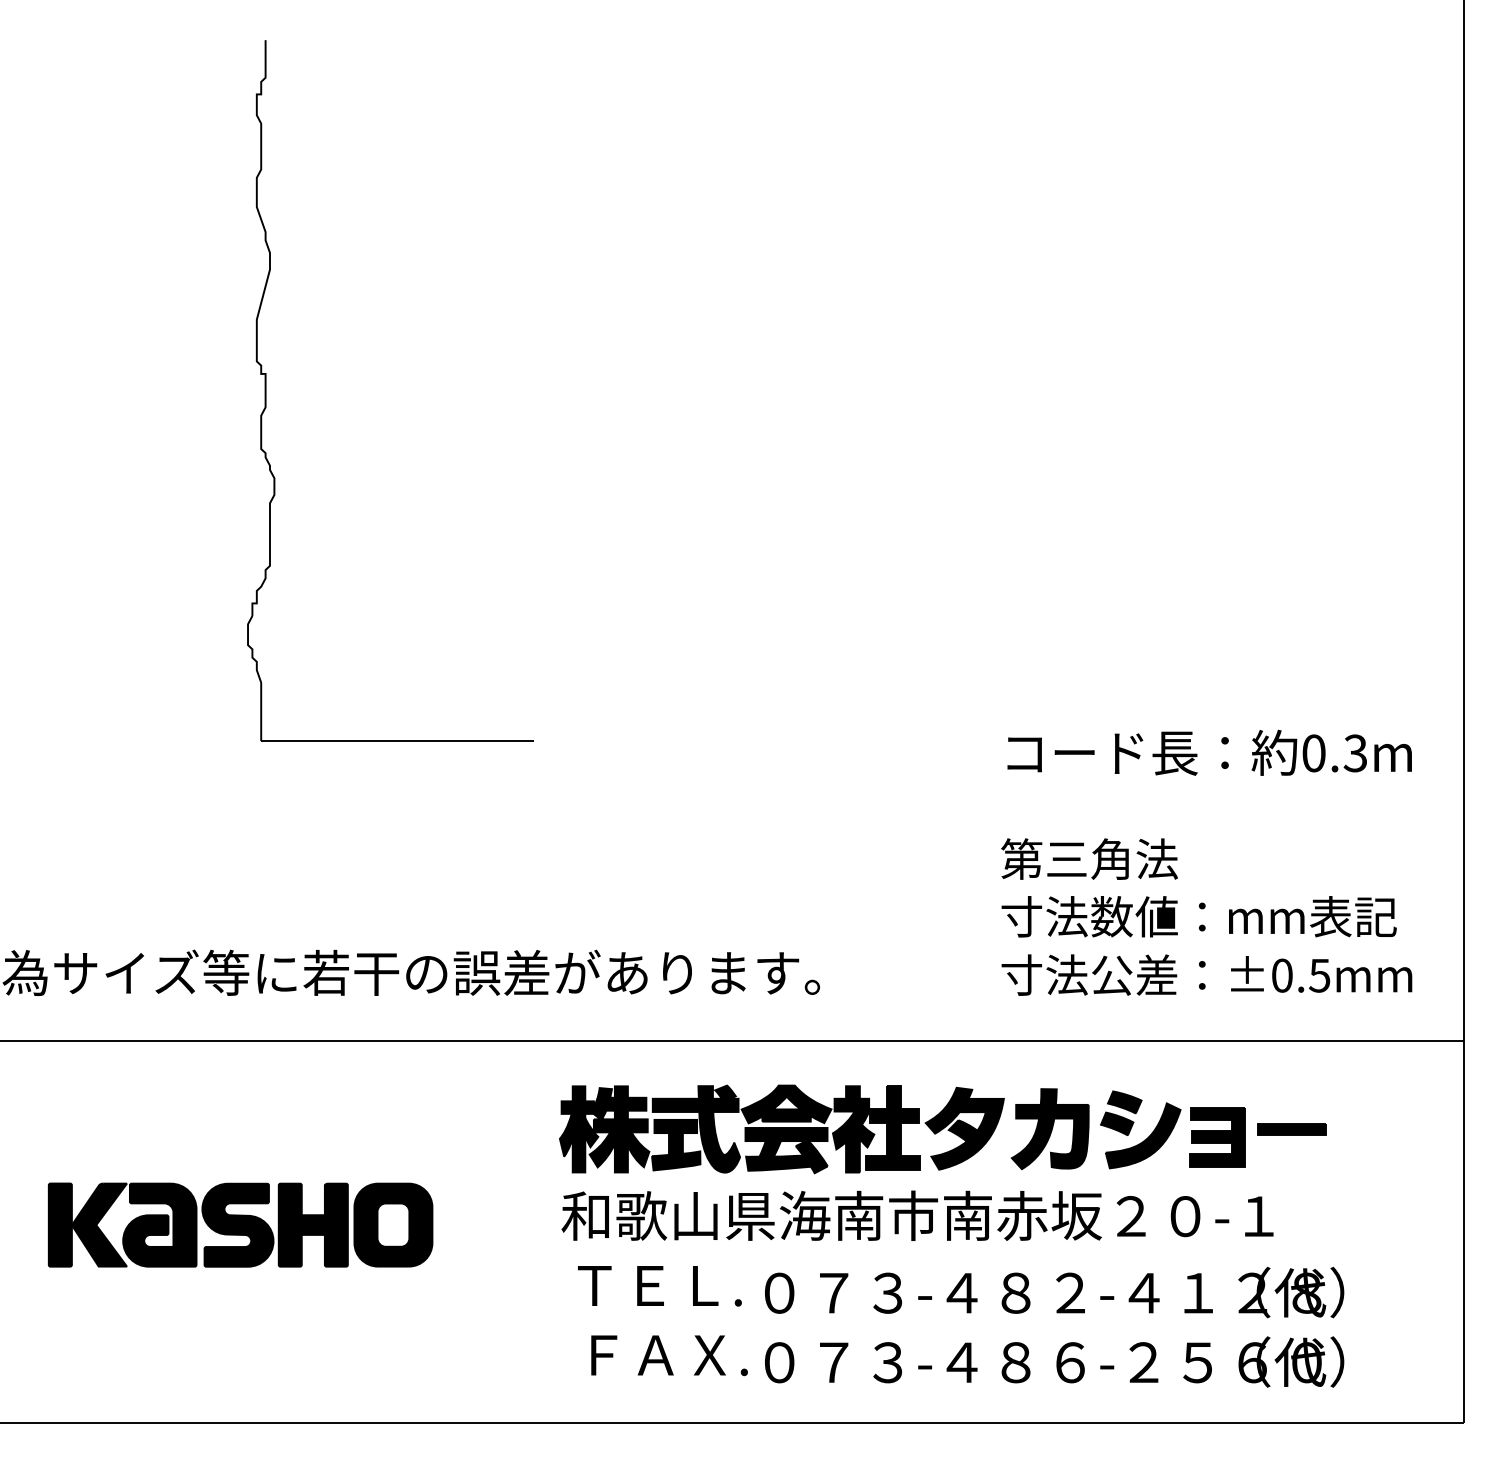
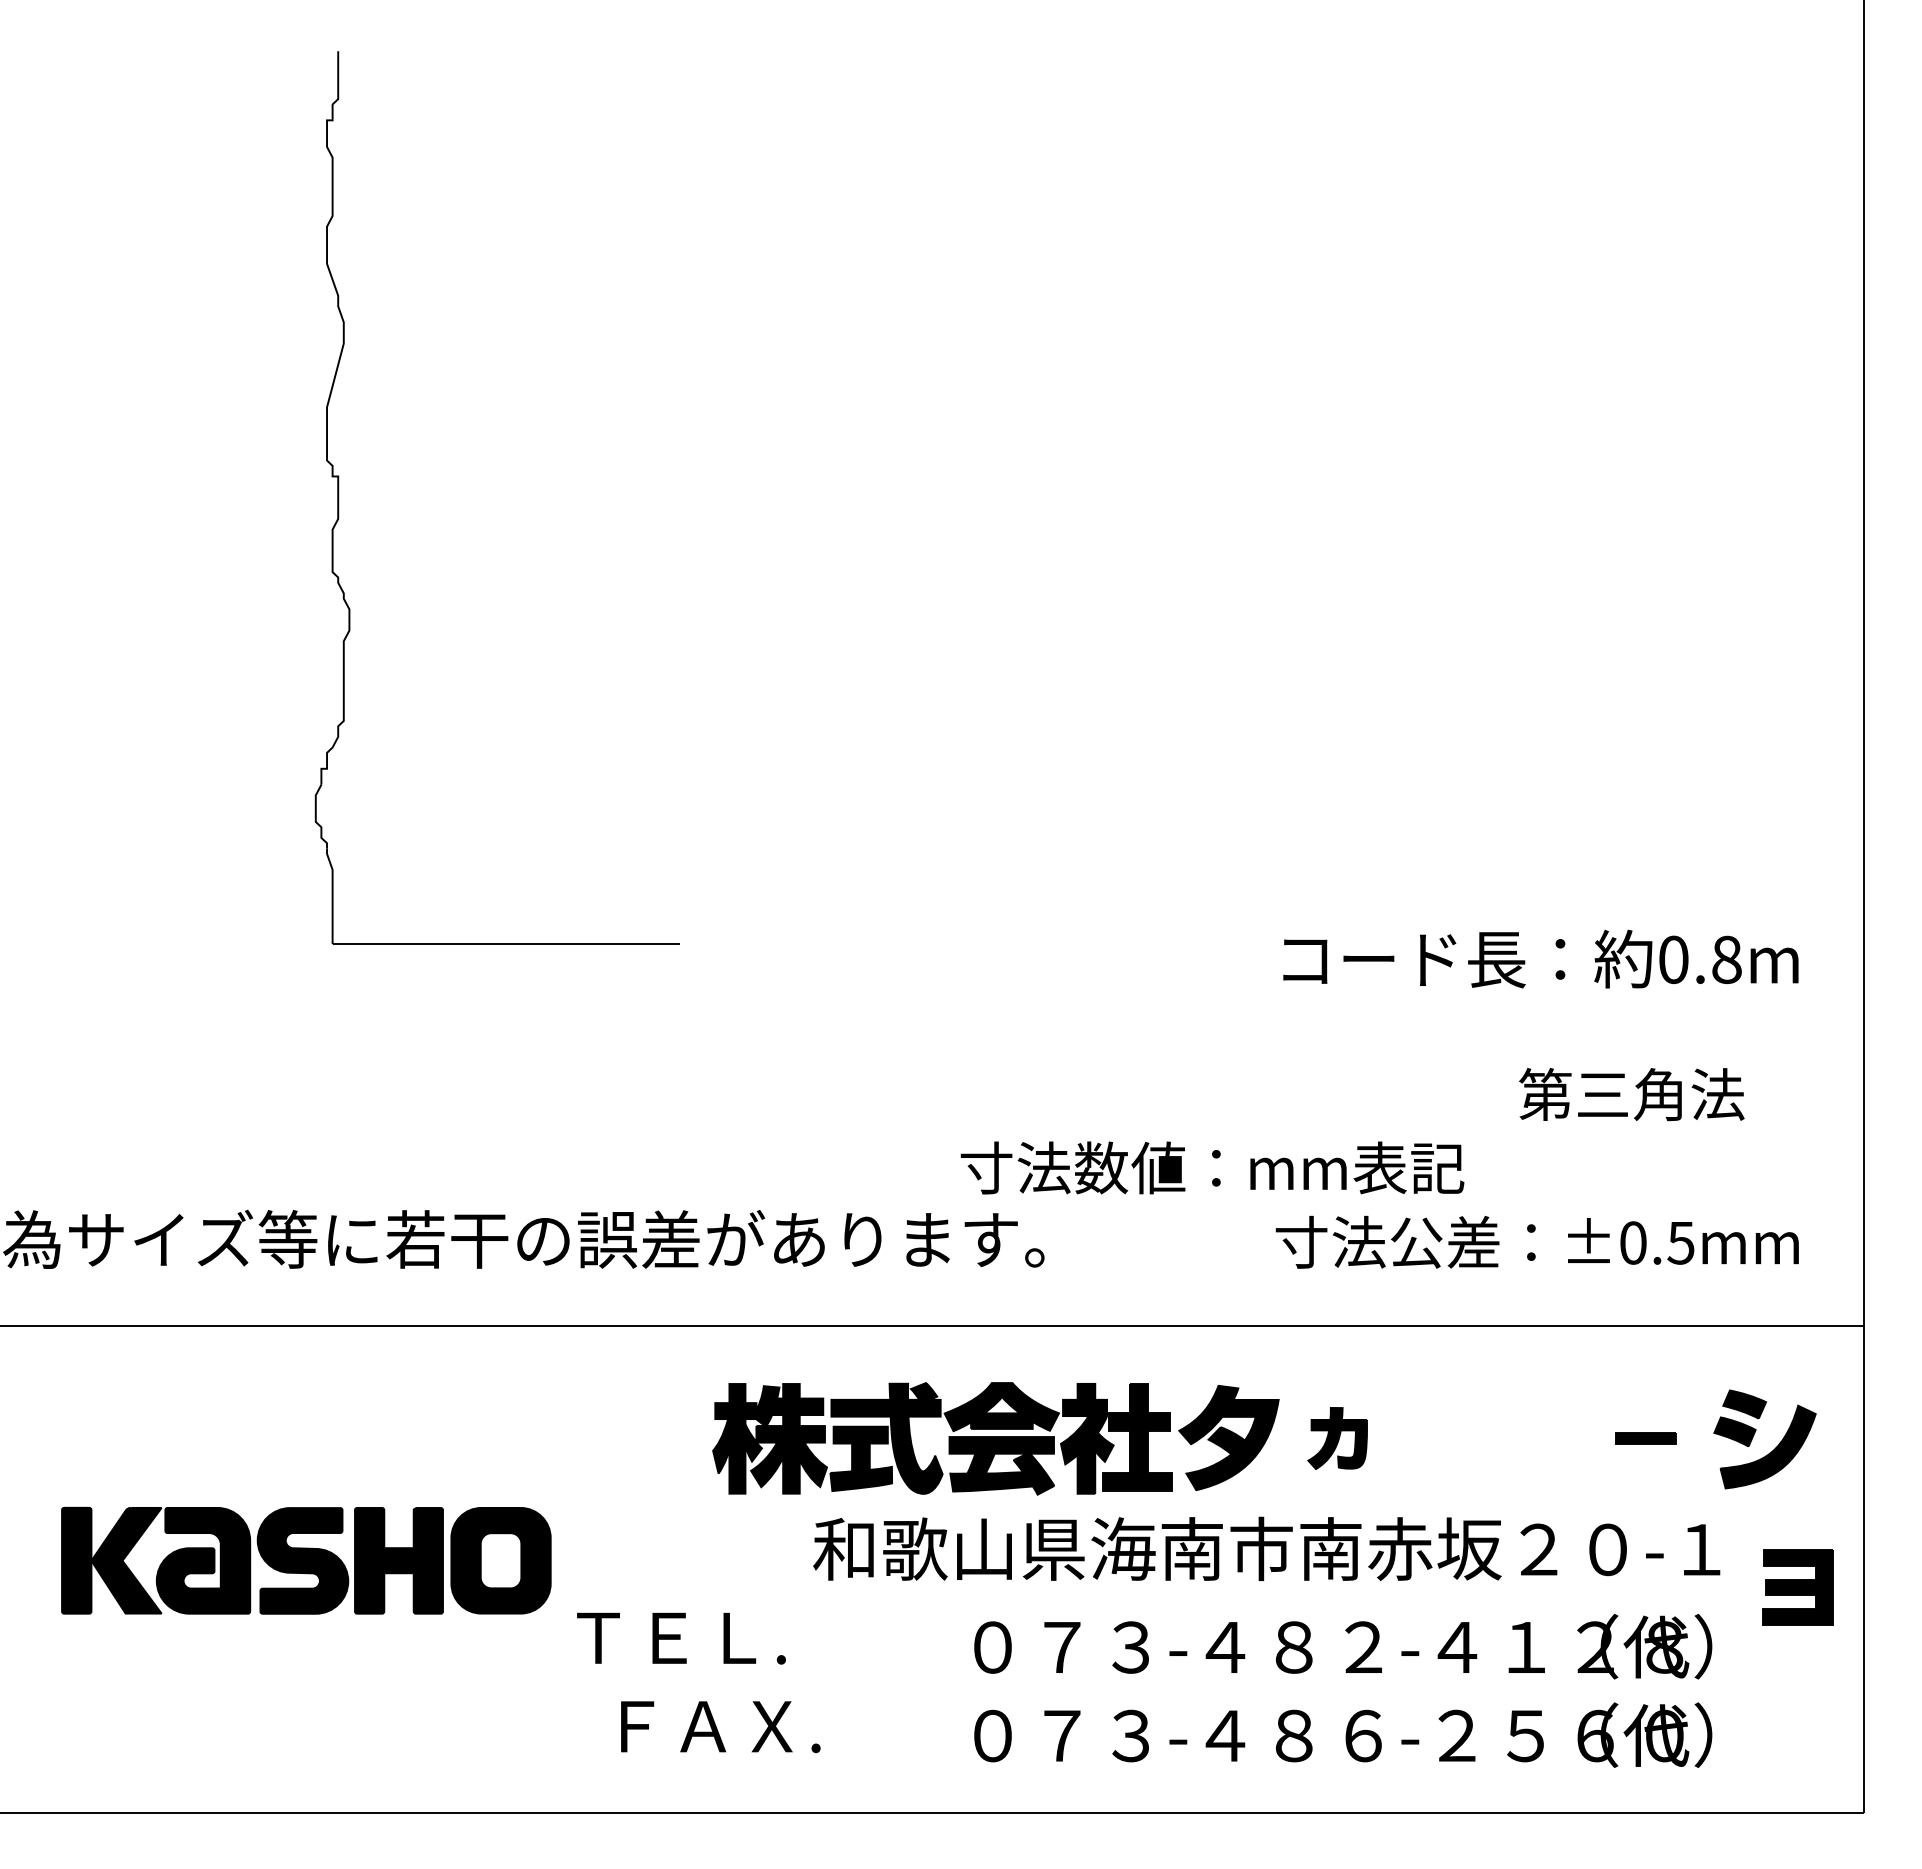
text: (1355, 753) -> (1726, 959), 0.3m -> 0.8m
text: (1089, 859) -> (1631, 1094), moved
text: (1199, 916) -> (1212, 1167), moved
part: (1132, 1126) -> (1754, 1435), moved
part: (1050, 1129) -> (1337, 1438), size x0.6
part: (1291, 1129) -> (1645, 1438), size x0.7
part: (1217, 1136) -> (1797, 1587), moved
text: (917, 1215) -> (1266, 1548), moved
text: (659, 1286) -> (681, 1638), moved
text: (669, 1356) -> (720, 1727), moved

